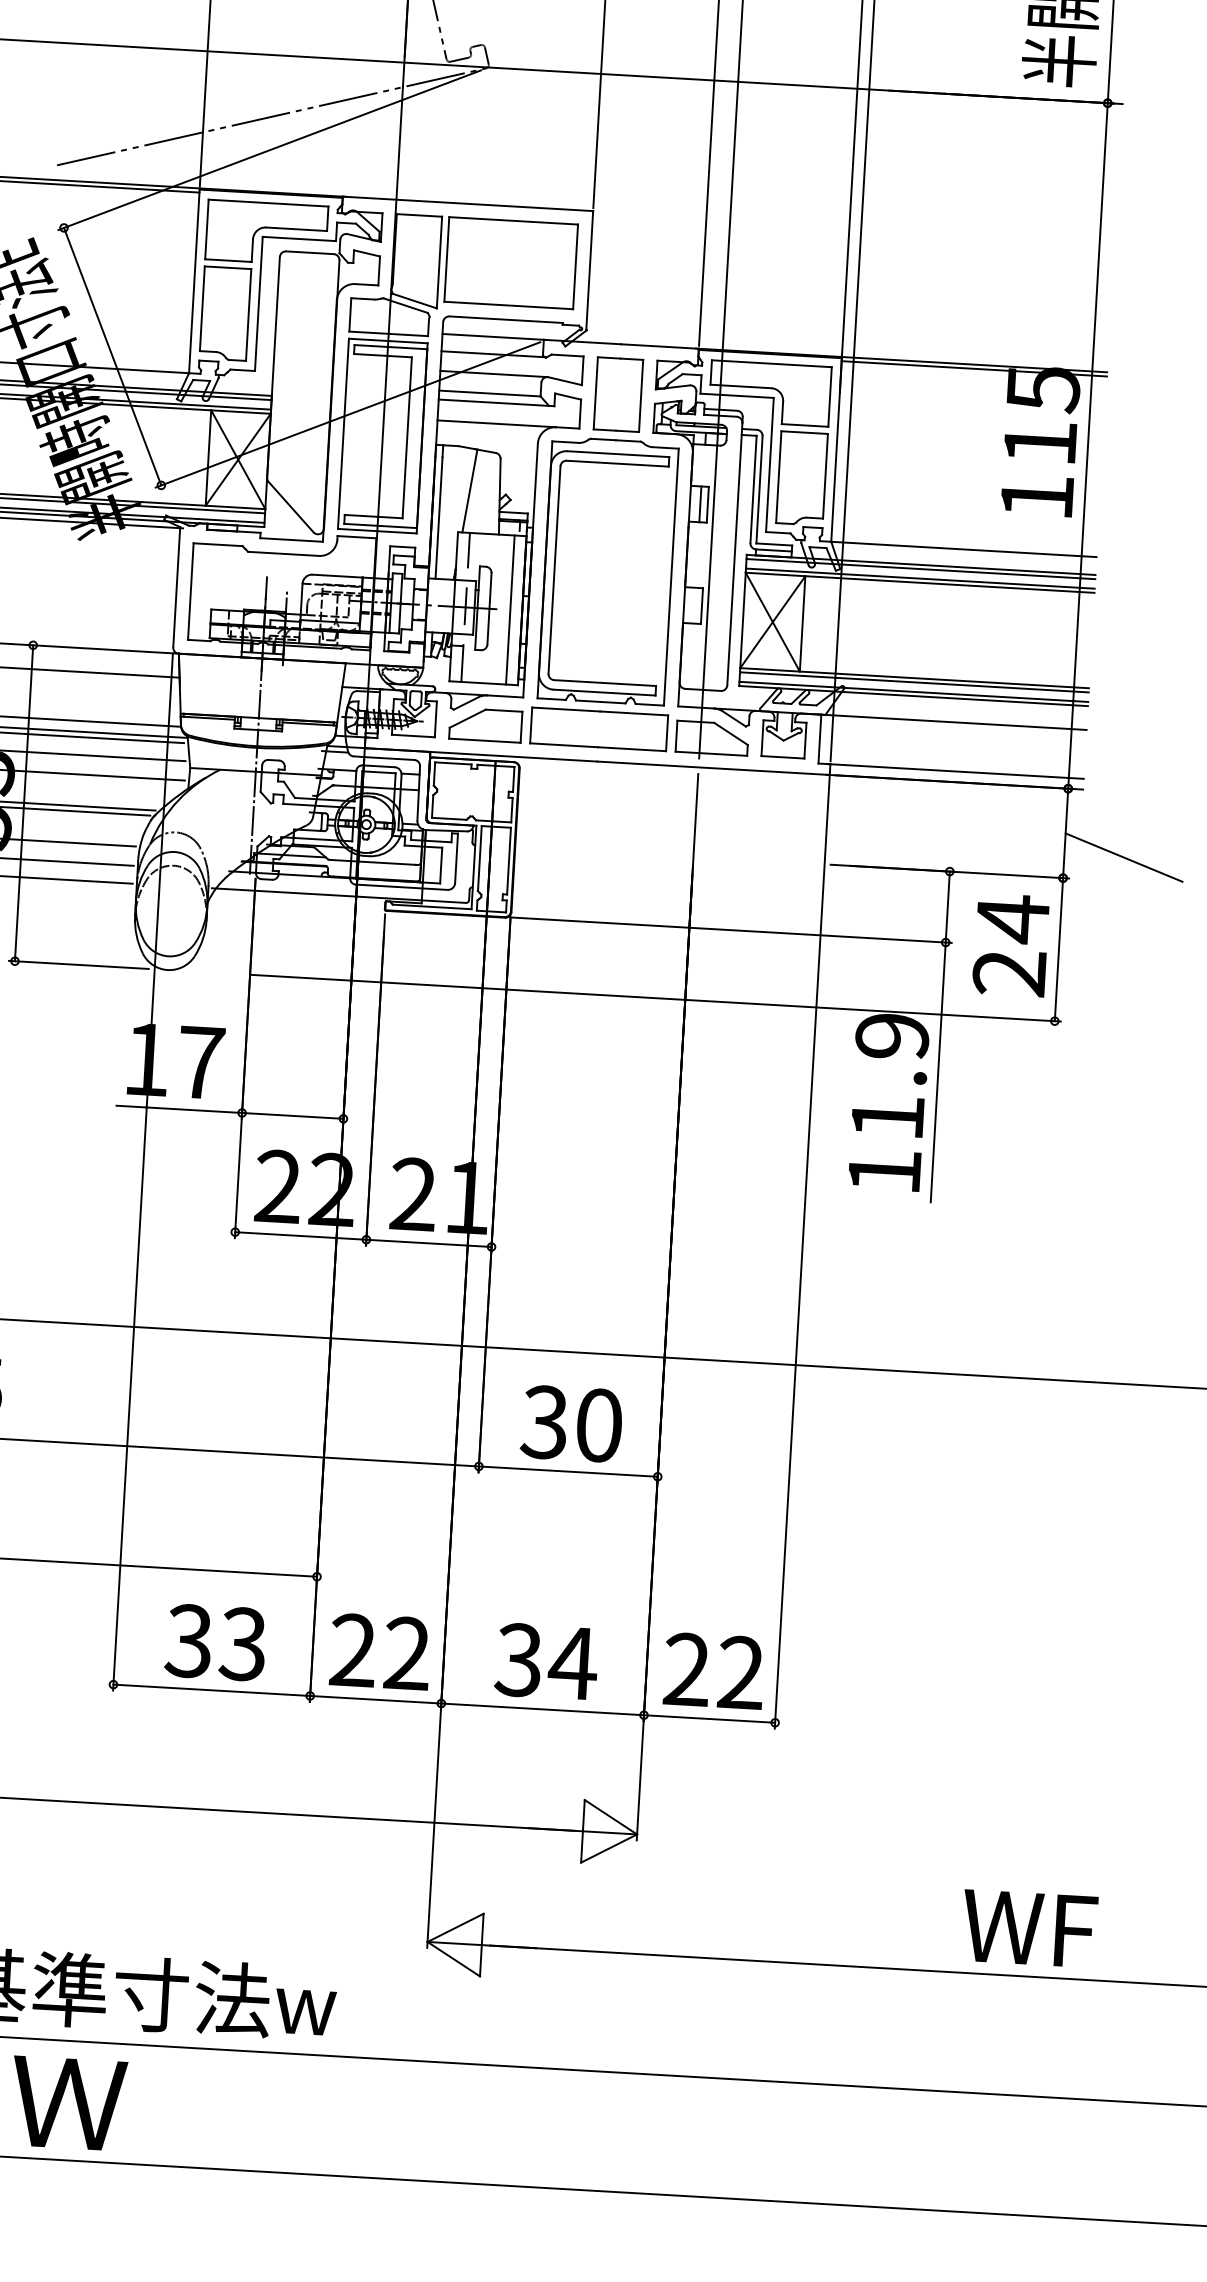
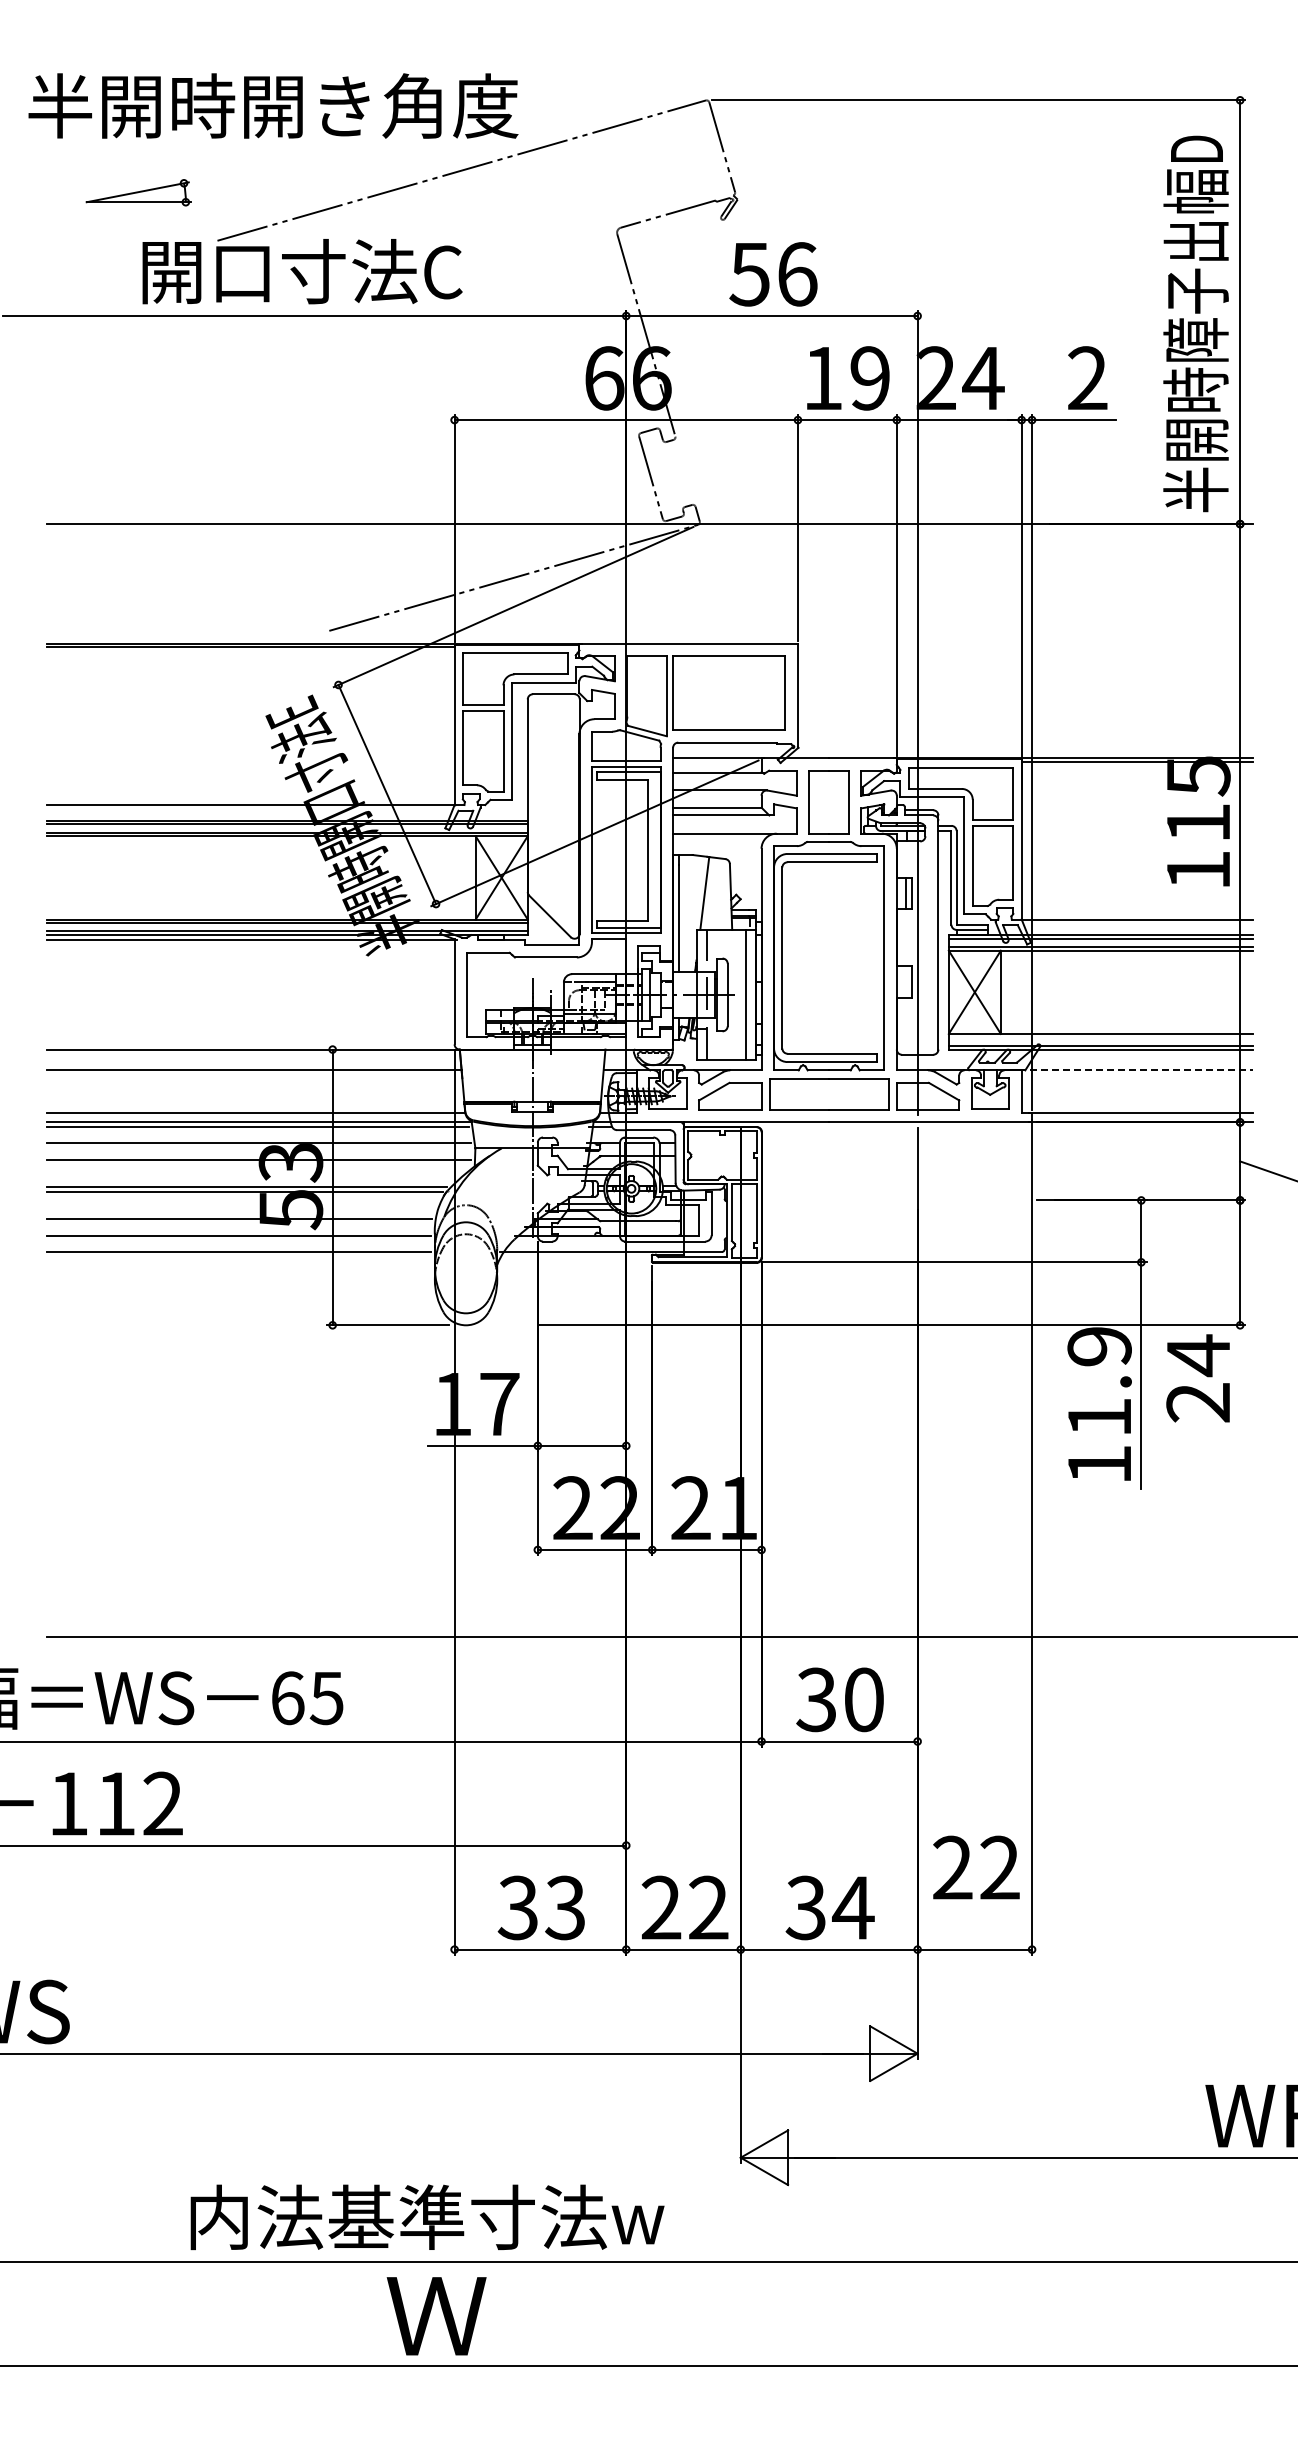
line: (913, 682) -> (1100, 1037), removed
line: (952, 722) -> (1136, 1070), solid -> dashed
text: (1010, 945) -> (1197, 1378), moved
text: (714, 1670) -> (976, 1867), moved

